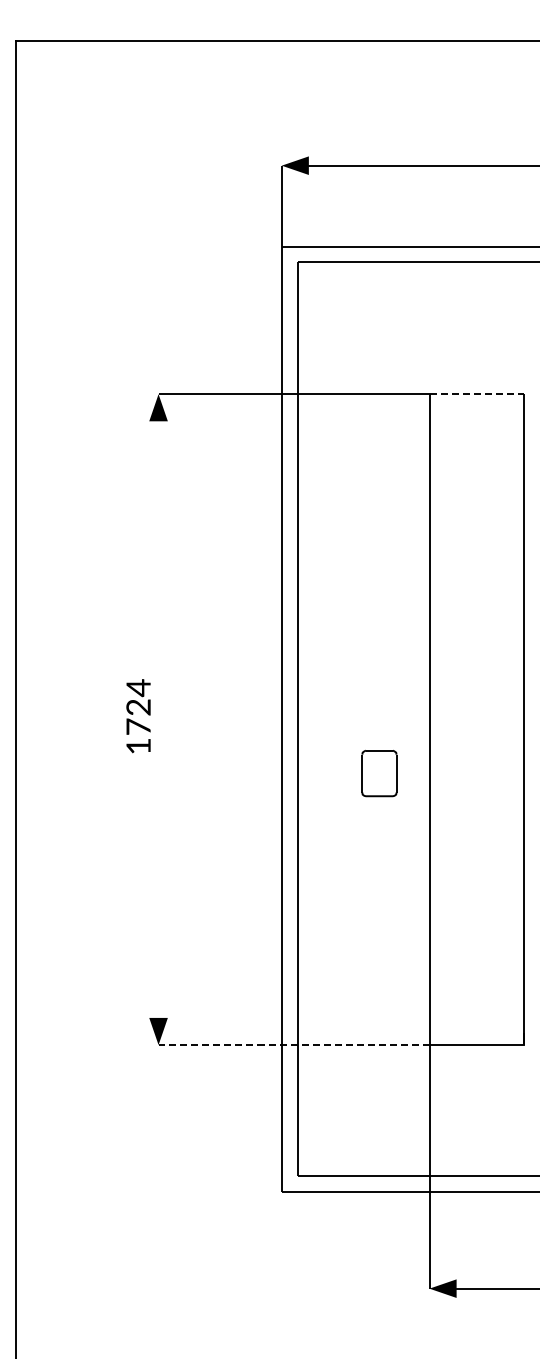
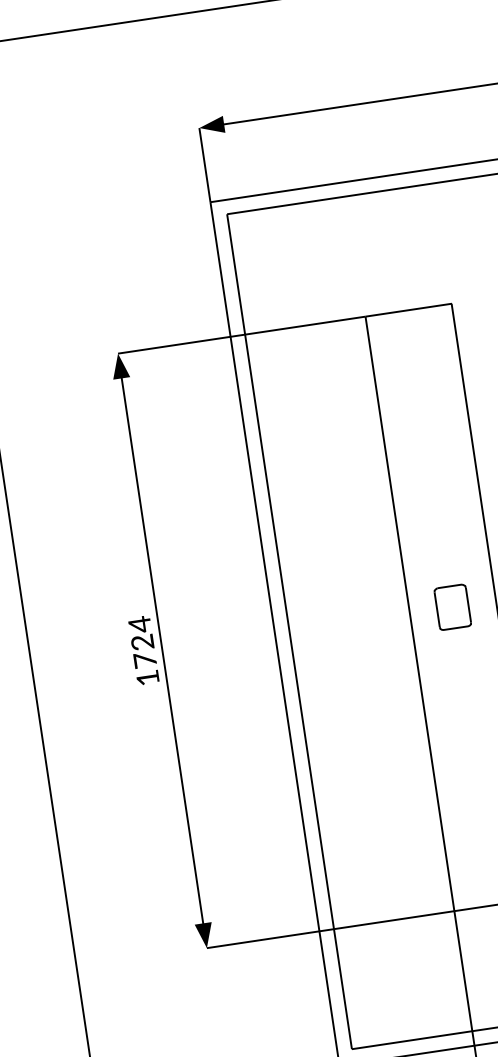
line: (477, 394) -> (409, 310), dashed -> solid
line: (158, 719) -> (162, 650), added
part: (379, 773) -> (452, 607), moved
line: (293, 1045) -> (330, 930), dashed -> solid

